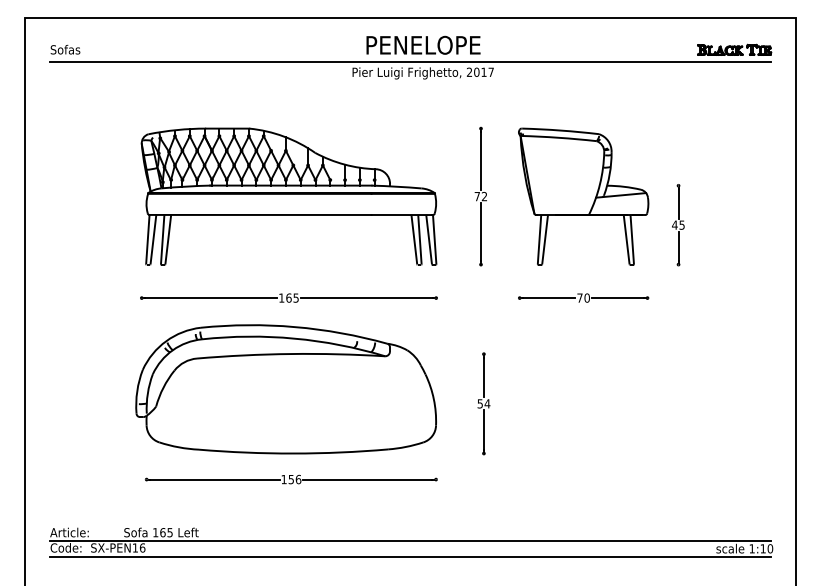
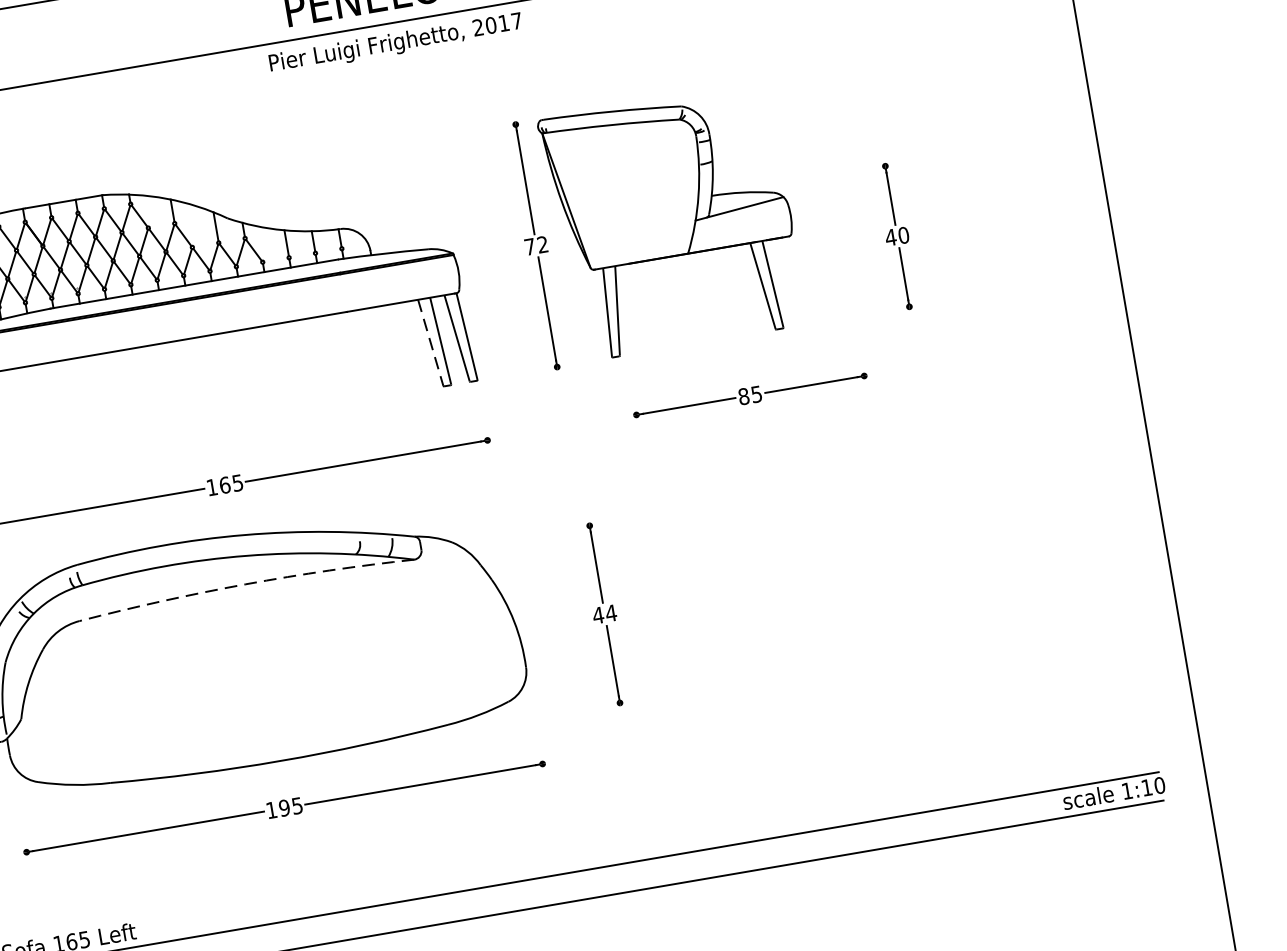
part: (583, 196) -> (672, 222), moved
text: (681, 224) -> (902, 234), 45 -> 40
line: (414, 239) -> (430, 342), solid -> dashed
text: (583, 297) -> (749, 394), 70 -> 85
arc: (291, 354) -> (246, 585), solid -> dashed
text: (480, 403) -> (598, 614), 54 -> 44
text: (294, 479) -> (290, 807), 156 -> 195

